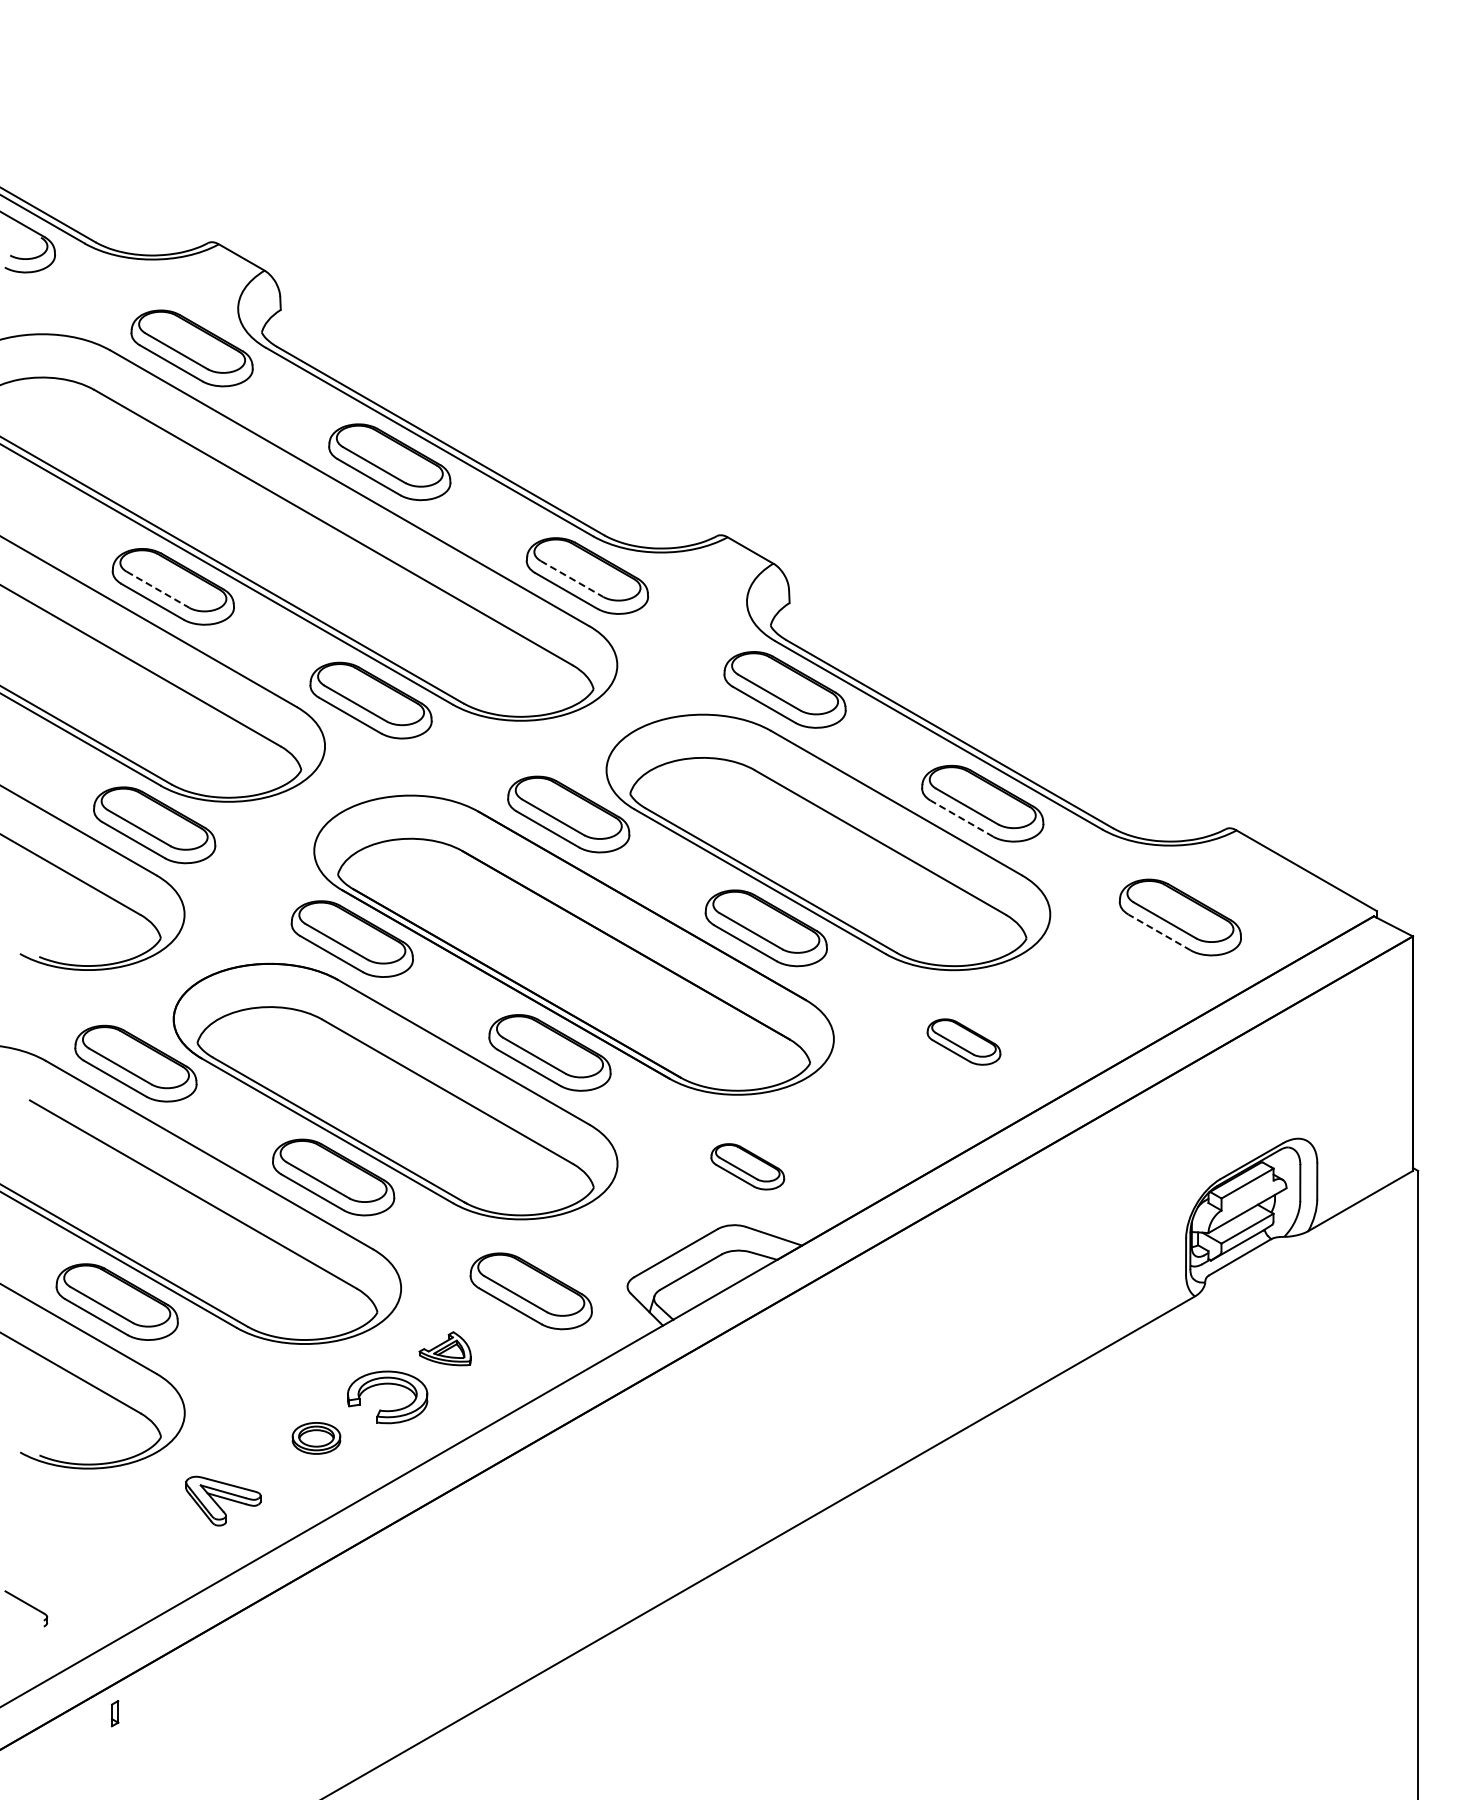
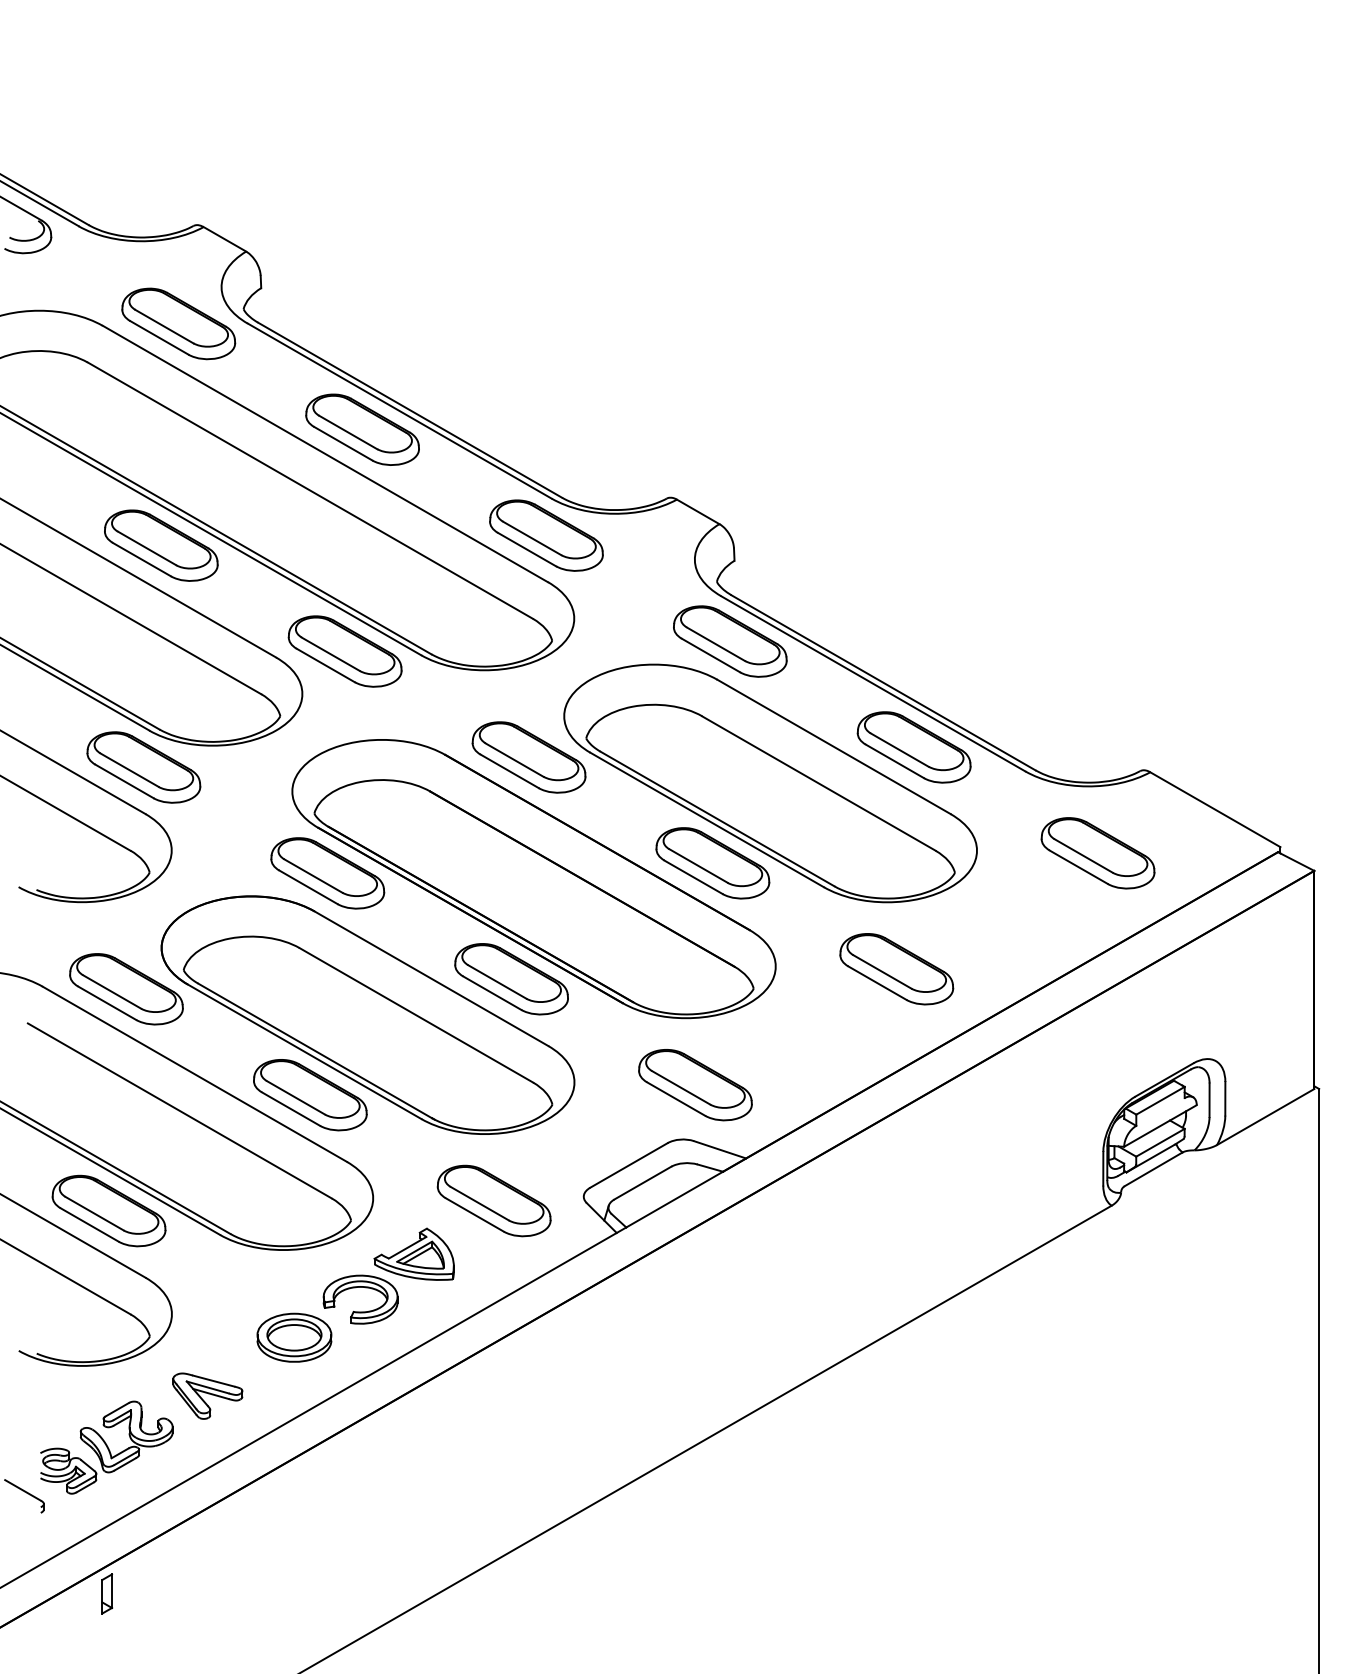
line: (572, 578) -> (532, 537), dashed -> solid
line: (158, 589) -> (147, 548), dashed -> solid
line: (961, 818) -> (894, 761), dashed -> solid
line: (1159, 932) -> (1078, 867), dashed -> solid
part: (963, 1041) -> (896, 968), size x1.67
part: (747, 1166) -> (695, 1084), size x1.67
part: (444, 1348) -> (413, 1254), size x1.67
part: (316, 1438) -> (294, 1337), size x1.67
part: (114, 1556) -> (106, 1447), added
part: (114, 1713) -> (106, 1593), size x1.67

